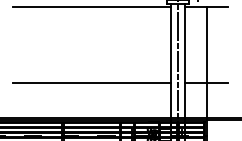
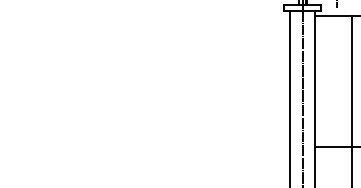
line: (91, 6) -> (154, 15), removed
line: (91, 82) -> (154, 146), removed

